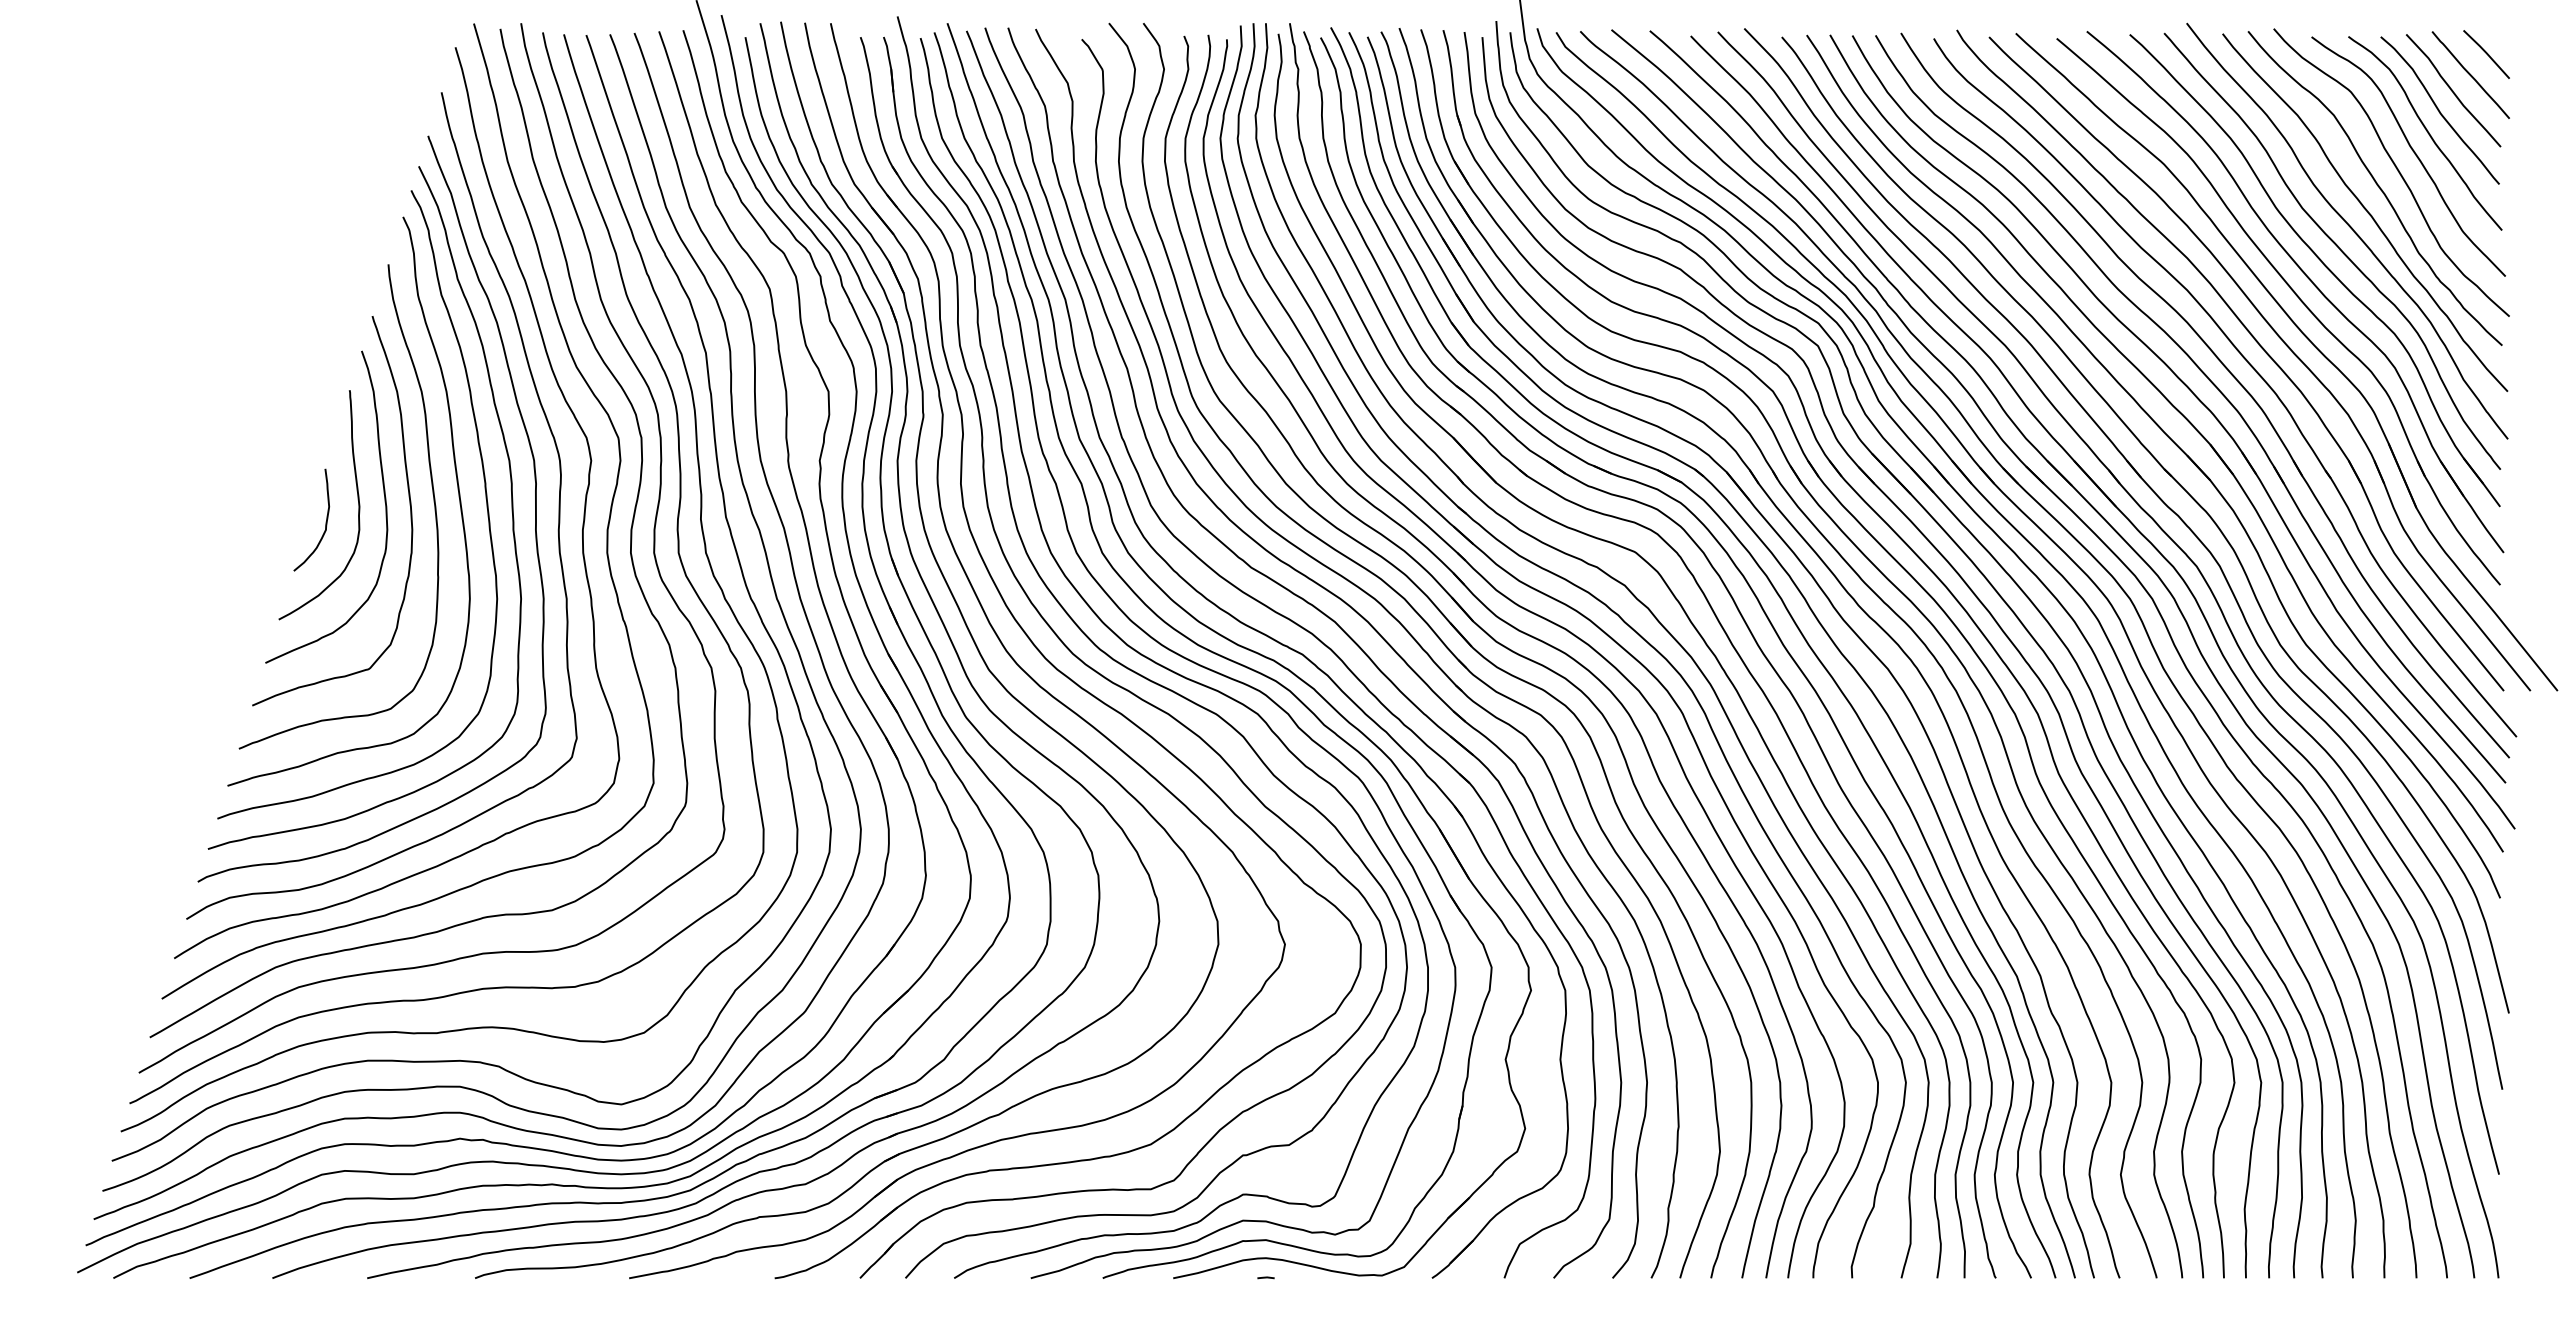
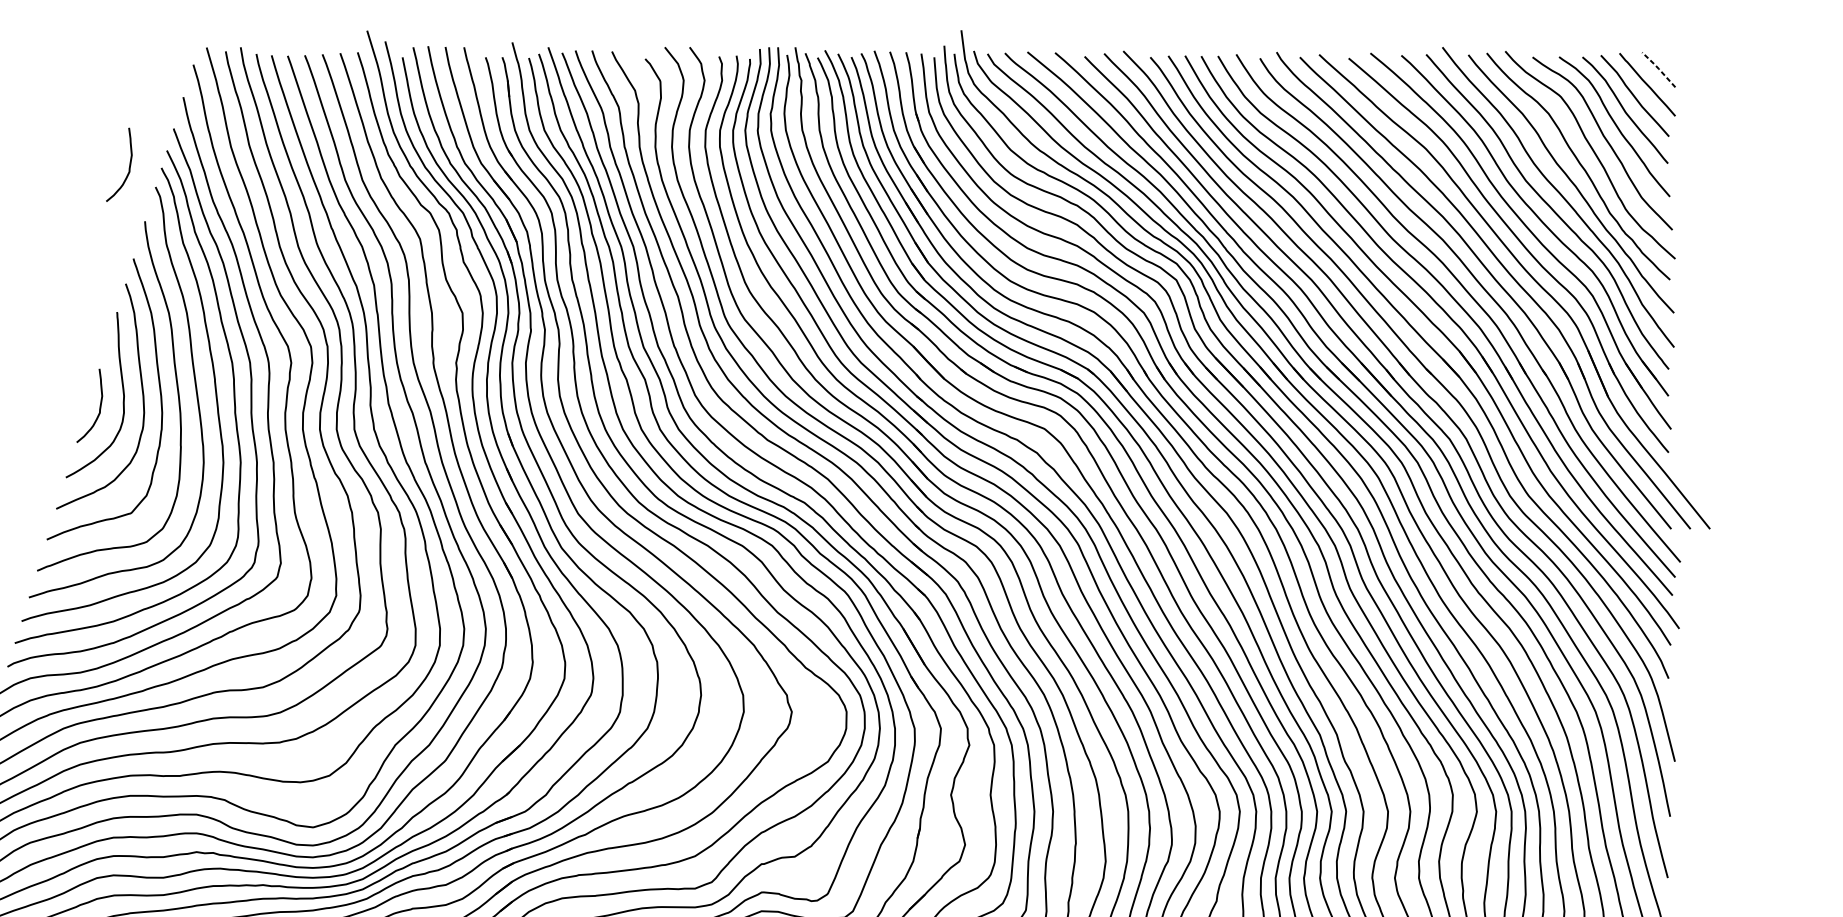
line: (2486, 53) -> (1658, 69), solid -> dashed
curve: (366, 187) -> (129, 165), added

